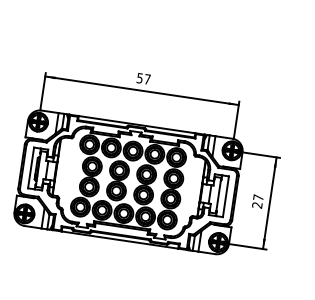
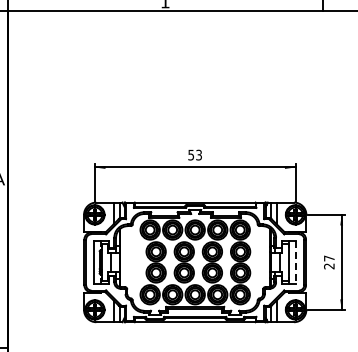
text: (147, 78) -> (198, 154), 57 -> 53
line: (226, 196) -> (296, 262), solid -> dashed

